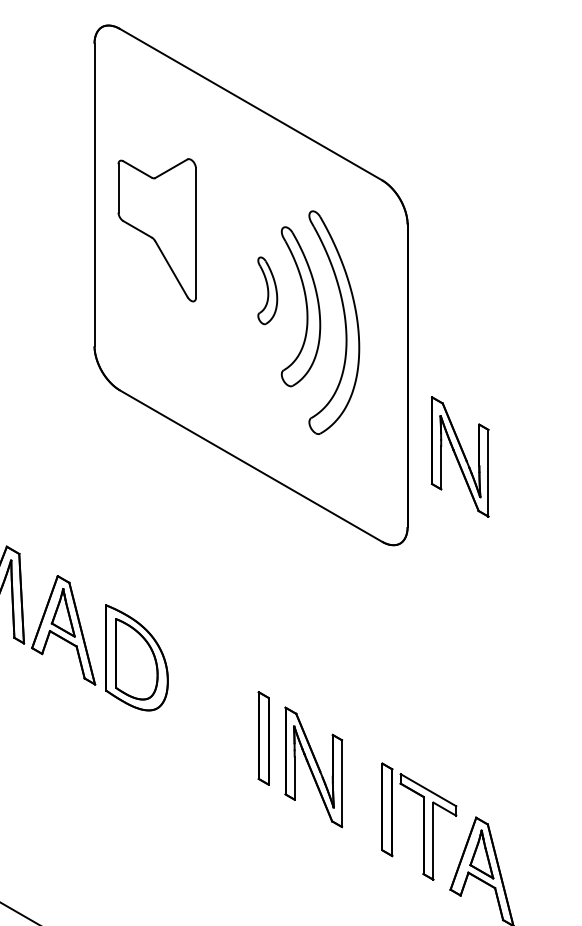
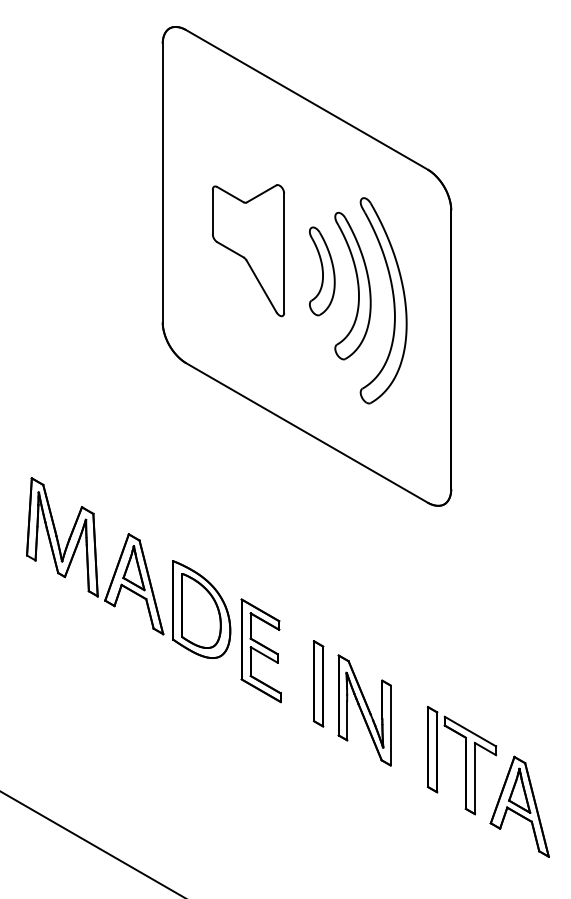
part: (157, 230) -> (248, 250), moved
part: (267, 290) -> (322, 271), size x1.43
part: (459, 456) -> (499, 424), removed
part: (200, 702) -> (260, 650), added

